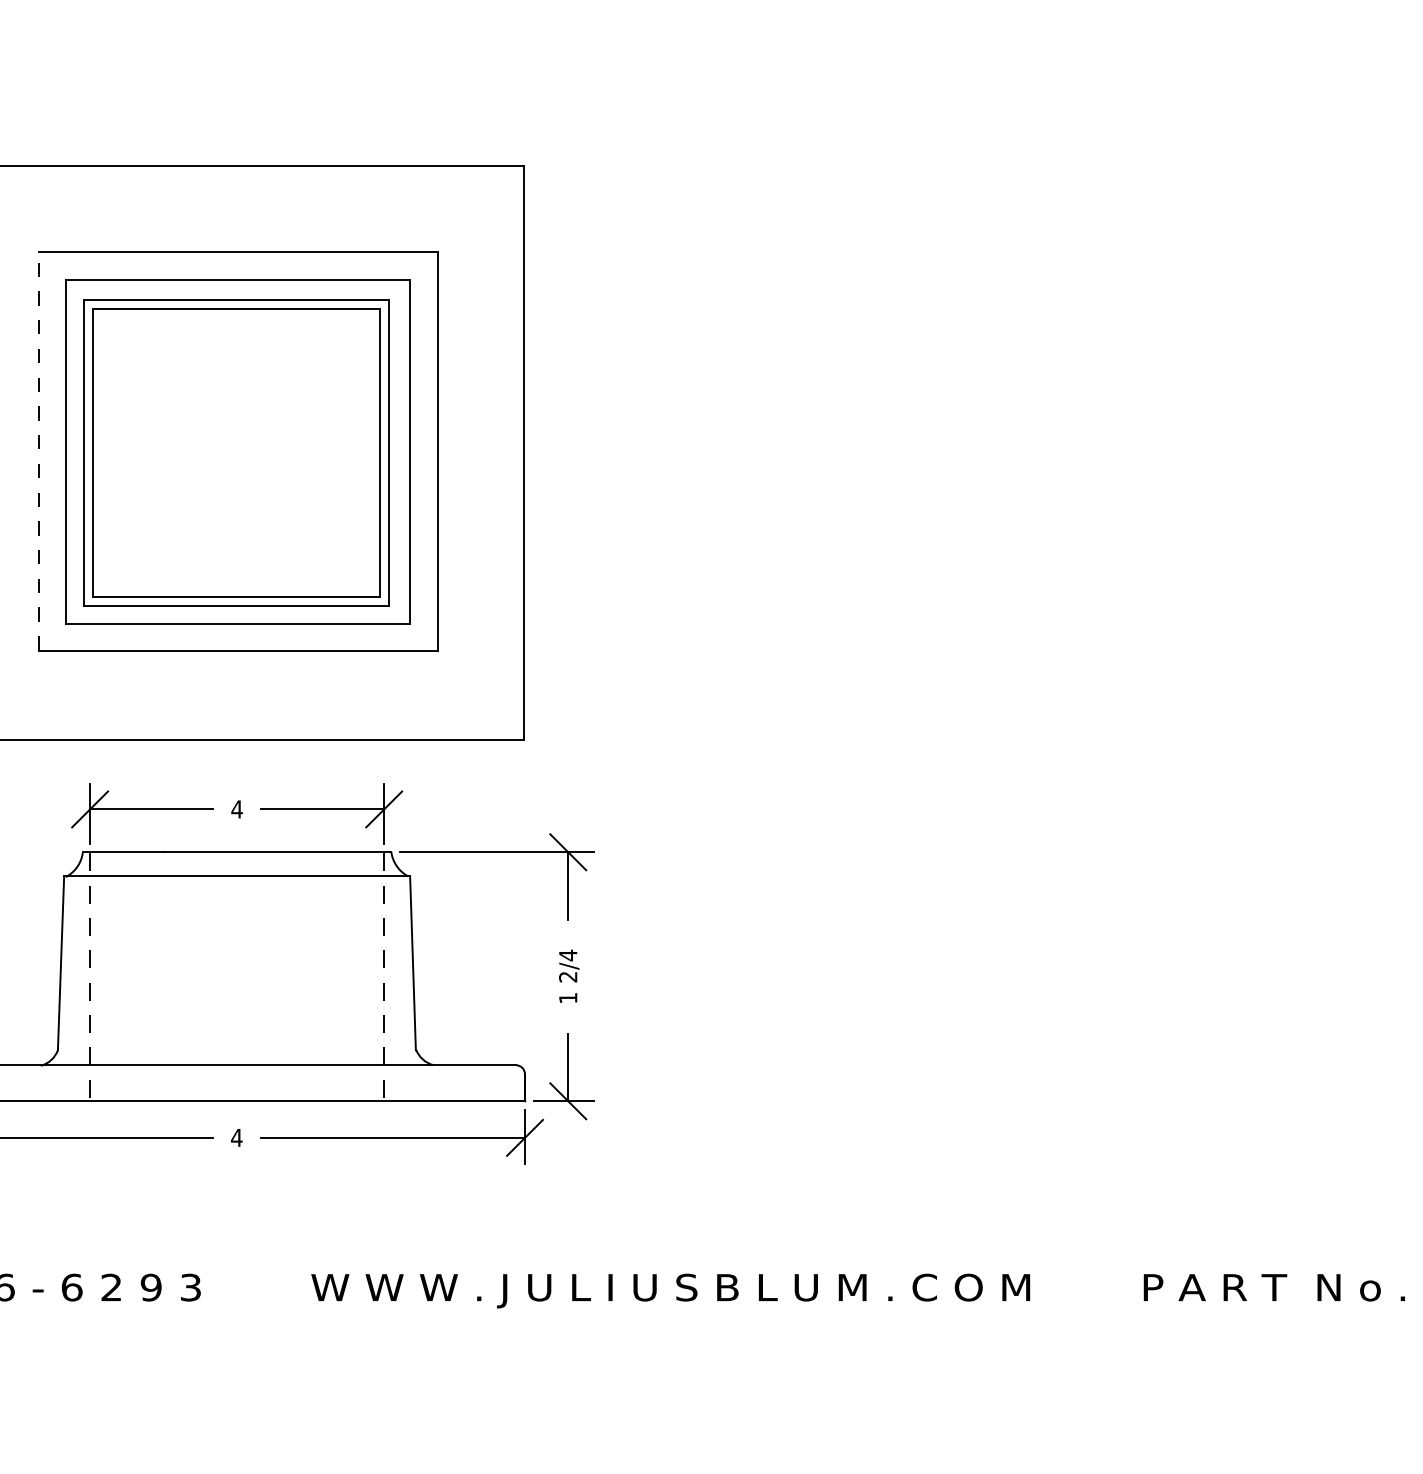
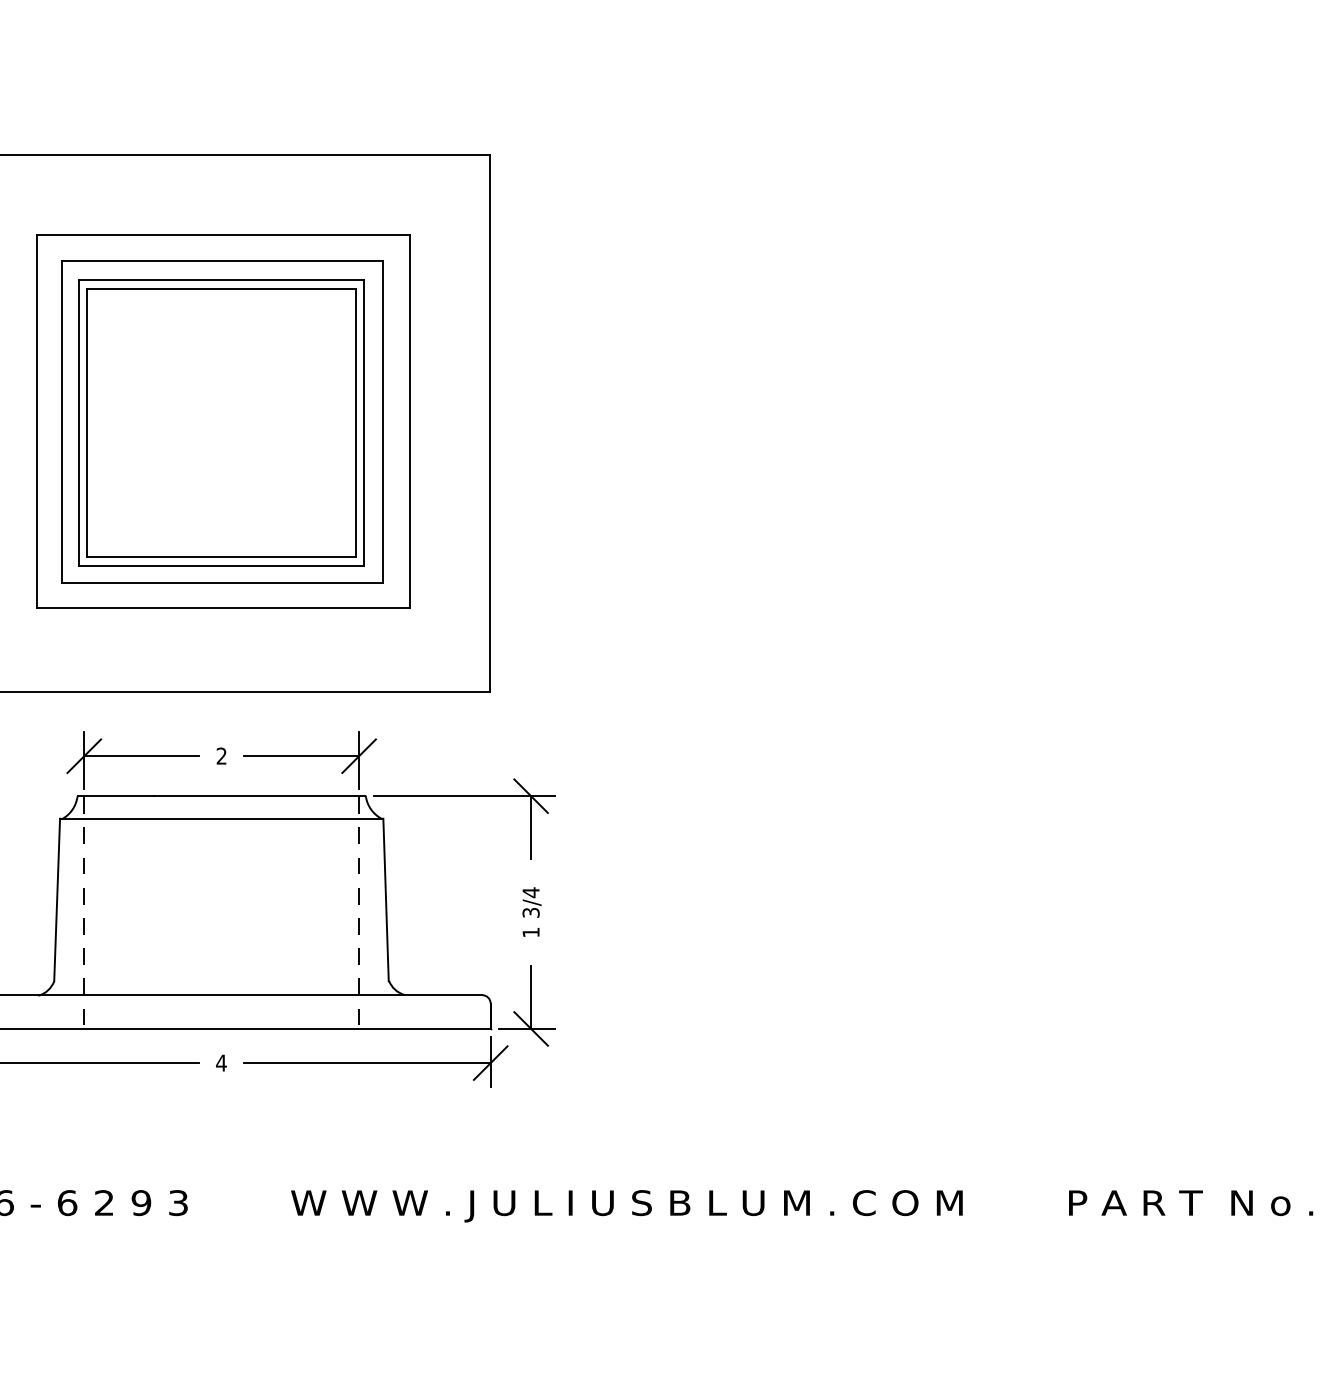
line: (39, 451) -> (37, 421), dashed -> solid
text: (236, 809) -> (221, 756), 4 -> 2
text: (568, 976) -> (531, 912), 2/4 -> 3/4

